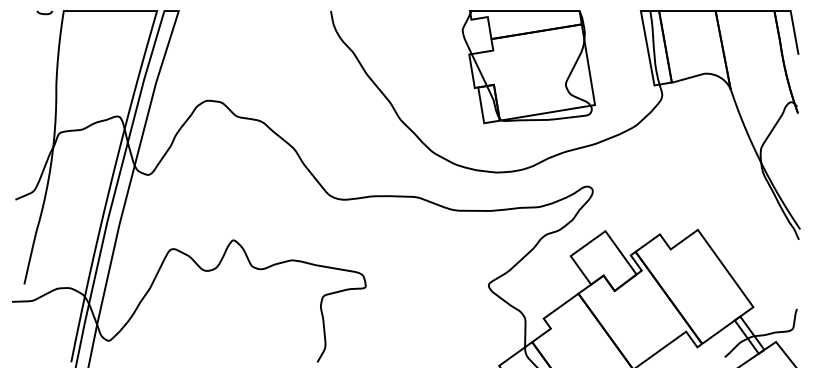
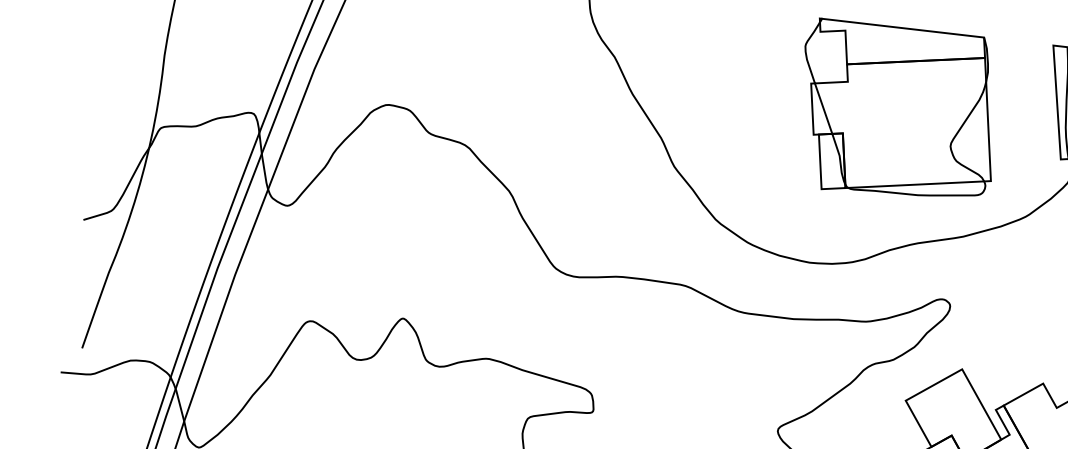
part: (528, 67) -> (897, 113), moved

